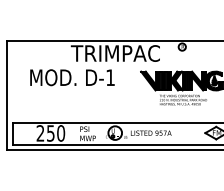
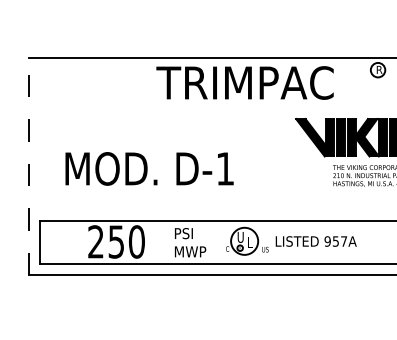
text: (72, 77) -> (149, 168), moved
line: (6, 95) -> (28, 166), solid -> dashed

